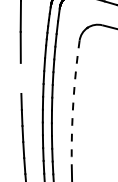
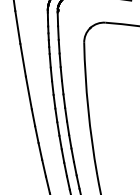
line: (20, 77) -> (28, 92), added
arc: (73, 102) -> (88, 109), dashed -> solid

